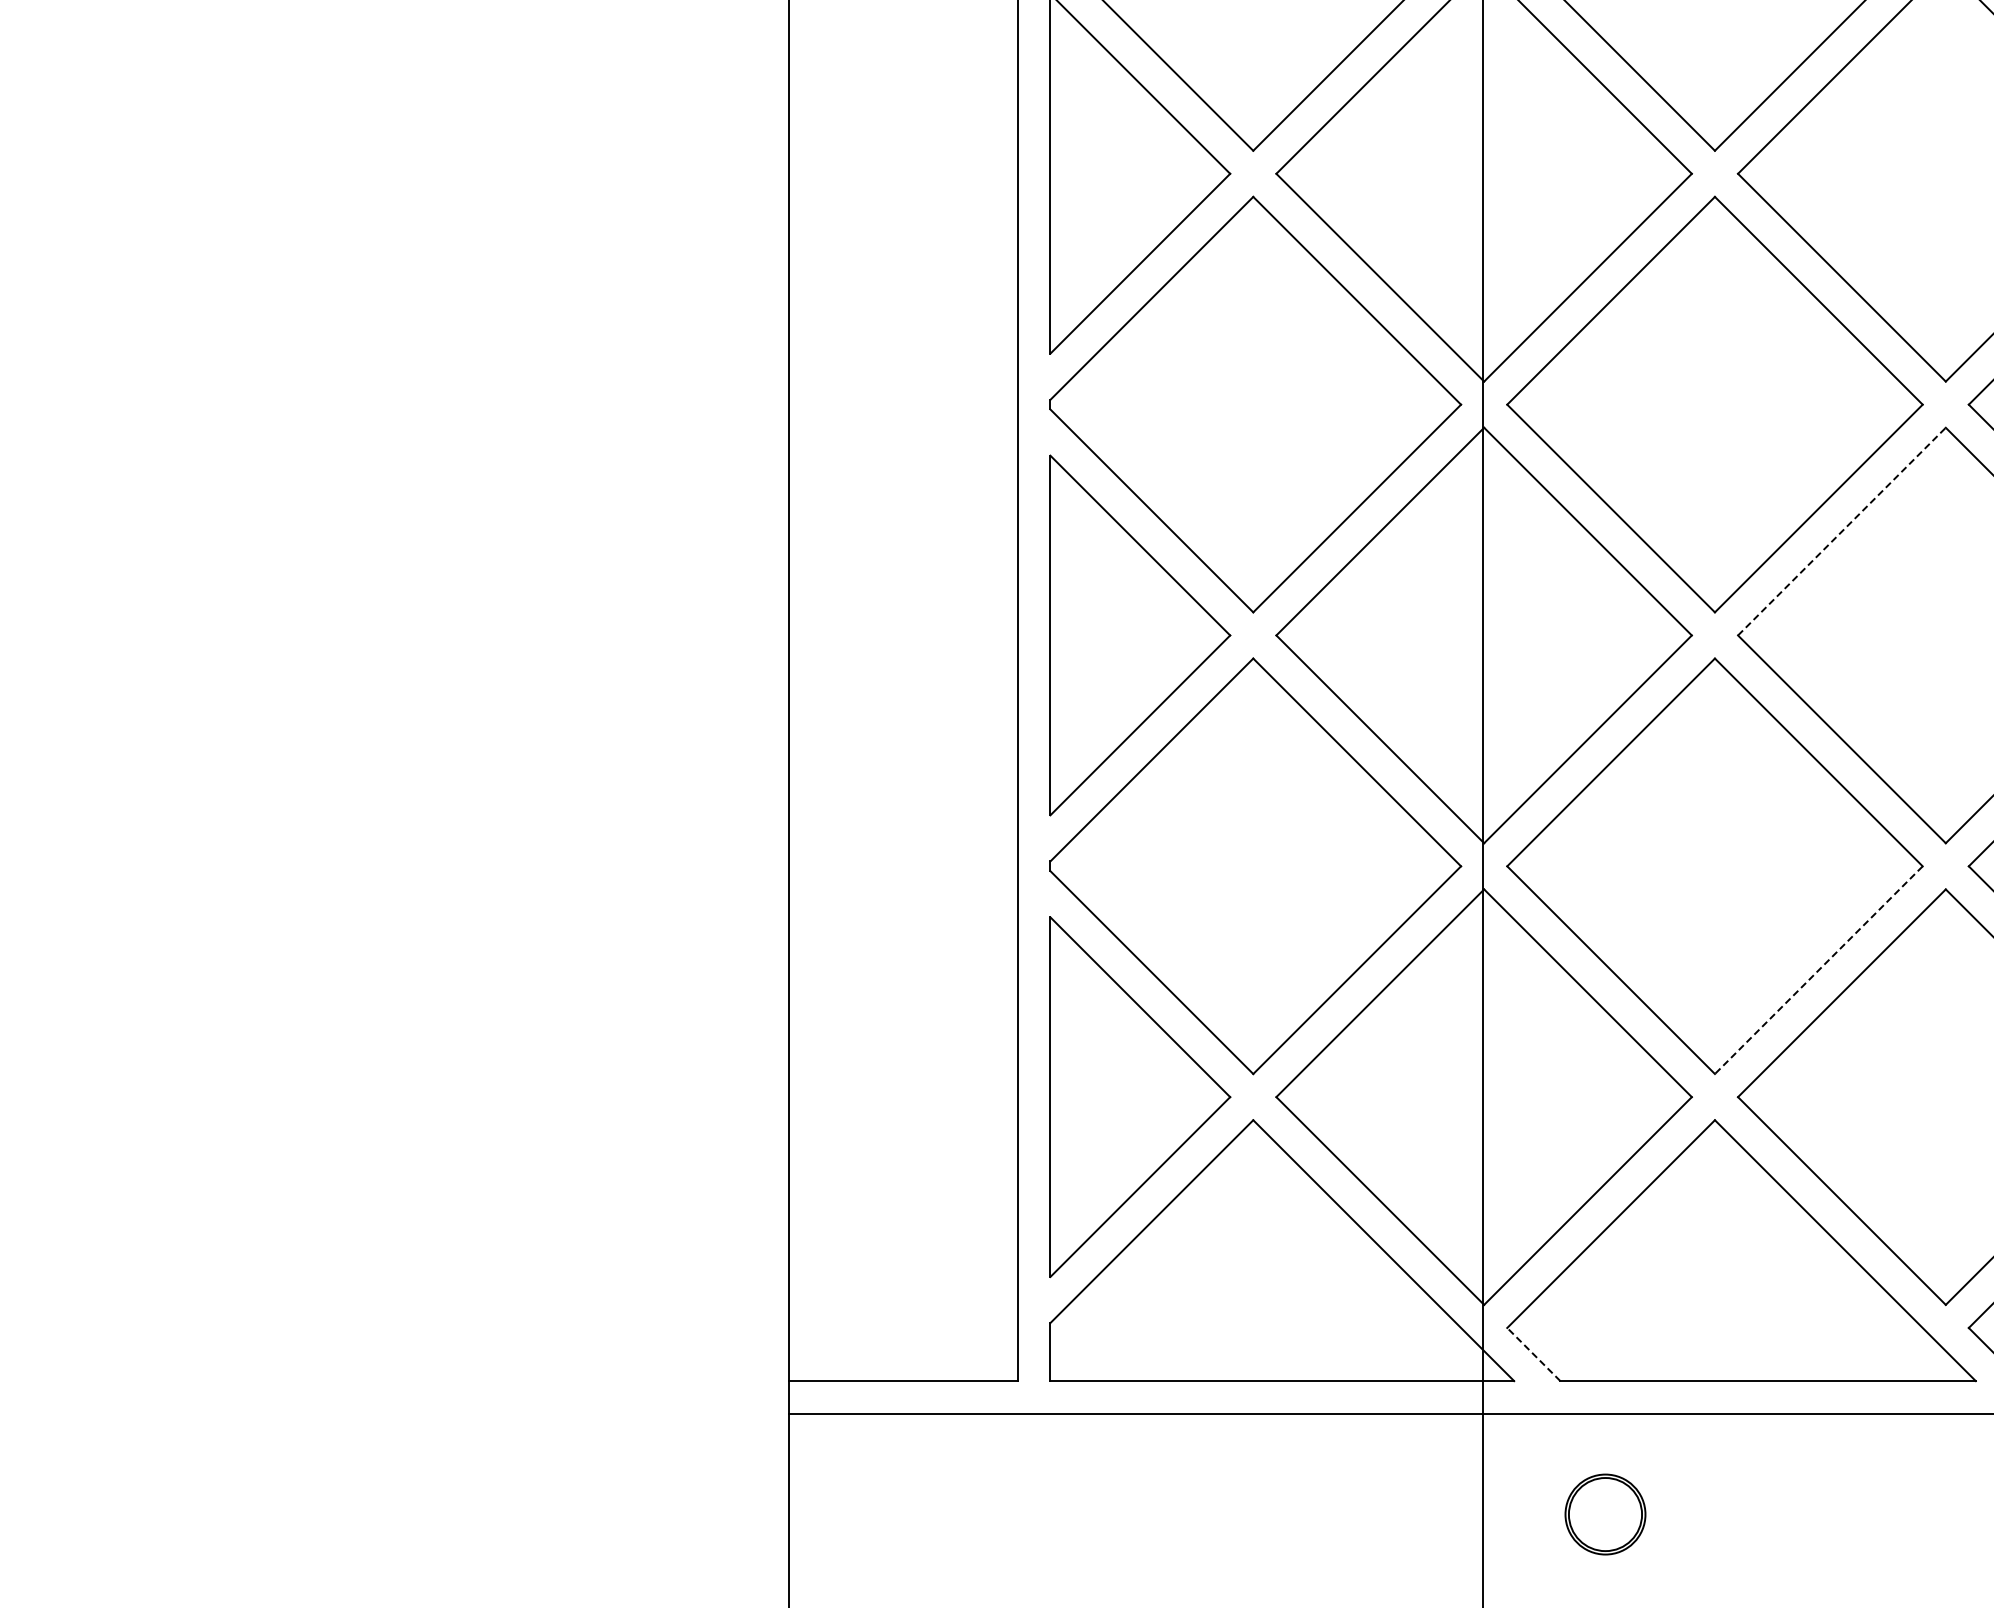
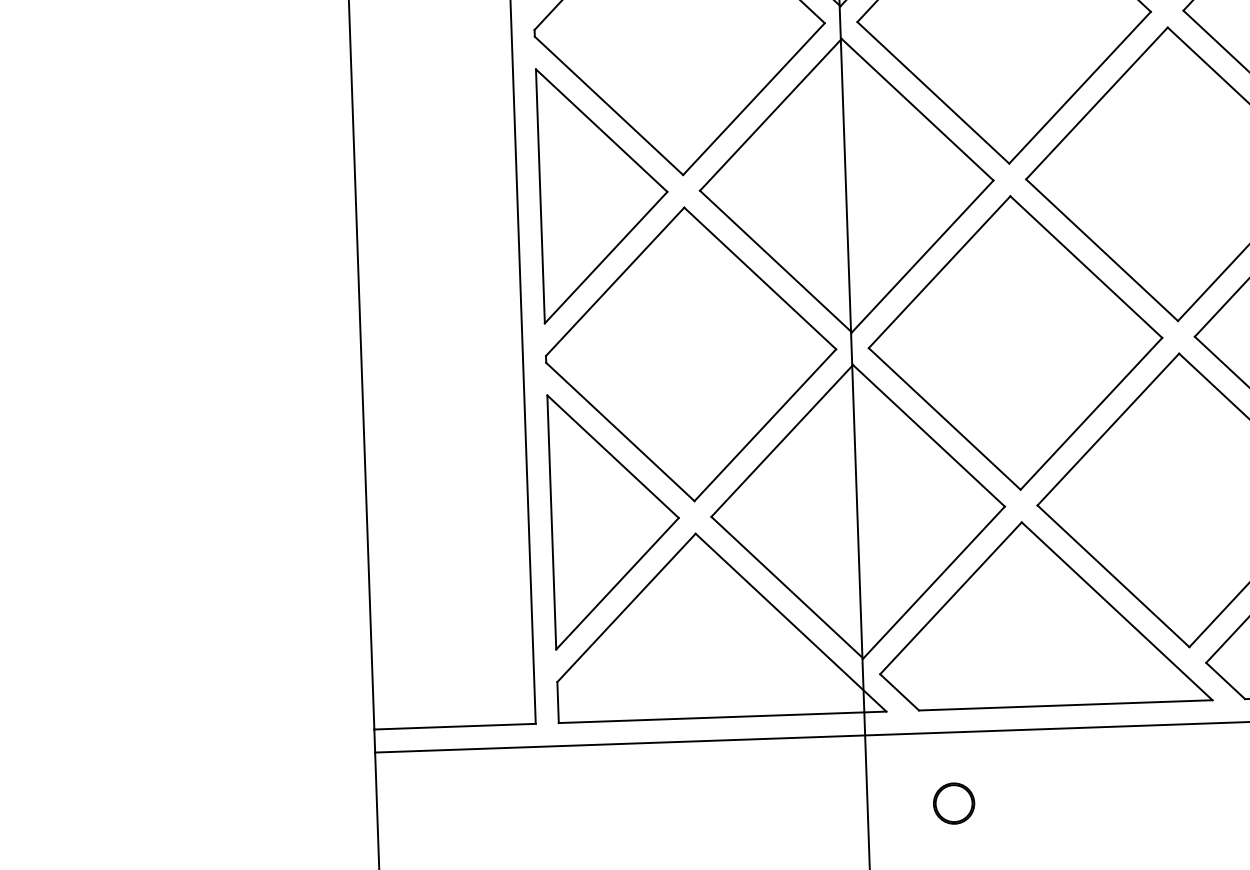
line: (1841, 531) -> (1096, 103), dashed -> solid
line: (1818, 970) -> (1091, 414), dashed -> solid
line: (1533, 1354) -> (899, 692), dashed -> solid
part: (1604, 1514) -> (953, 803), size x0.71

